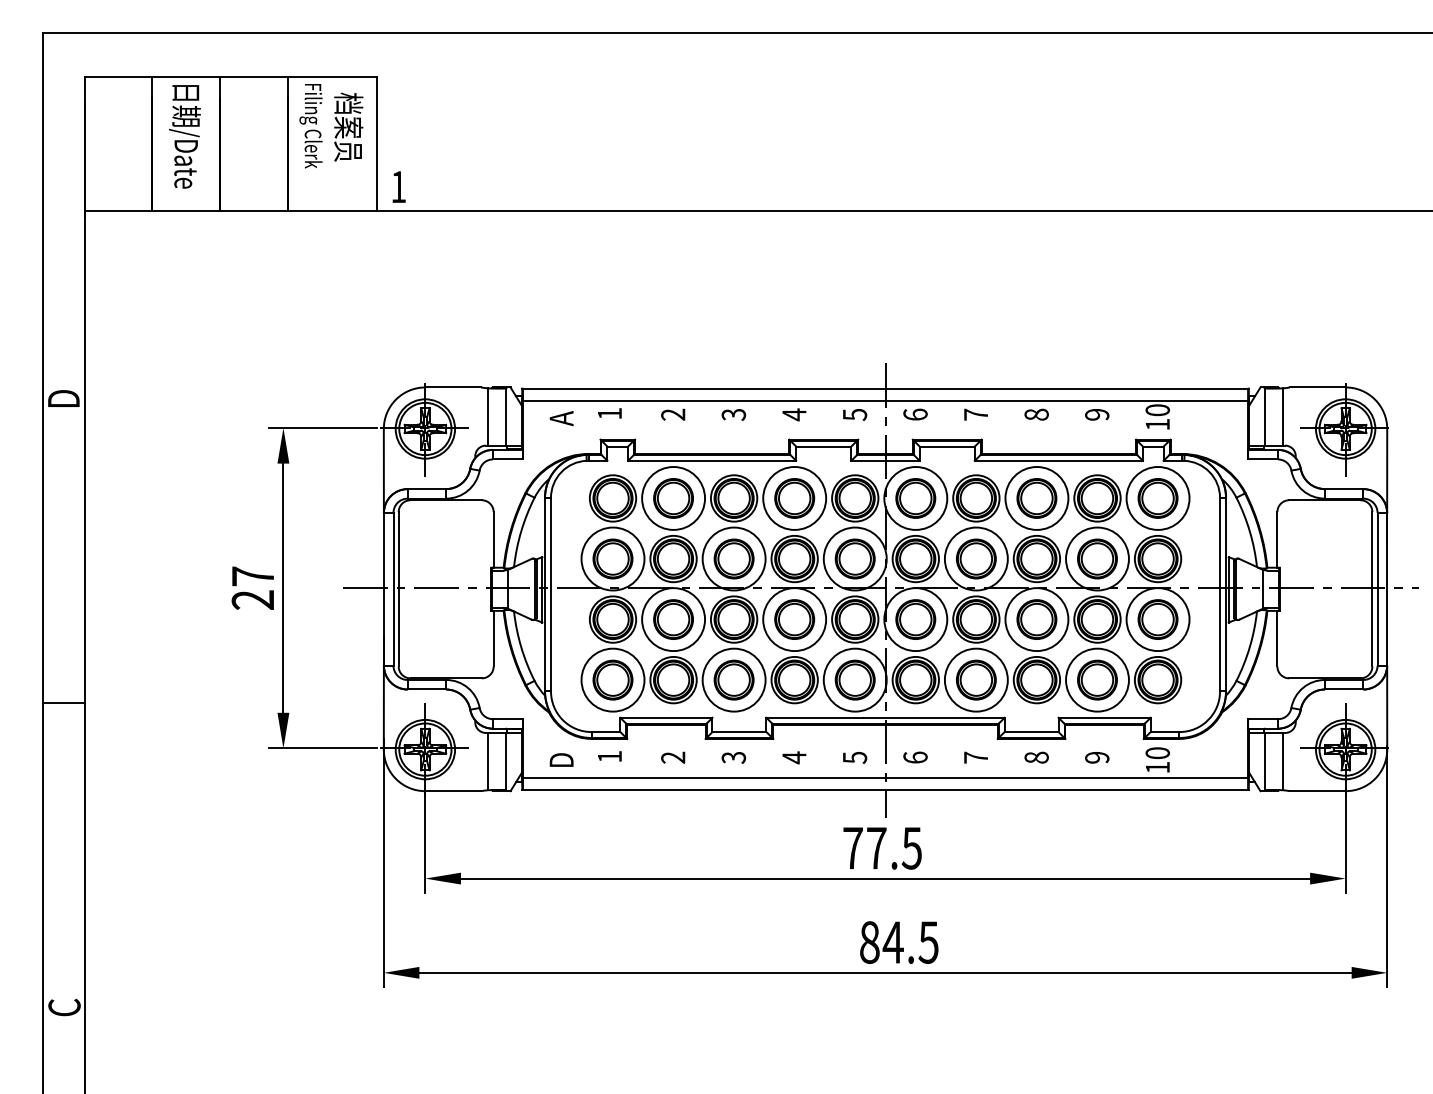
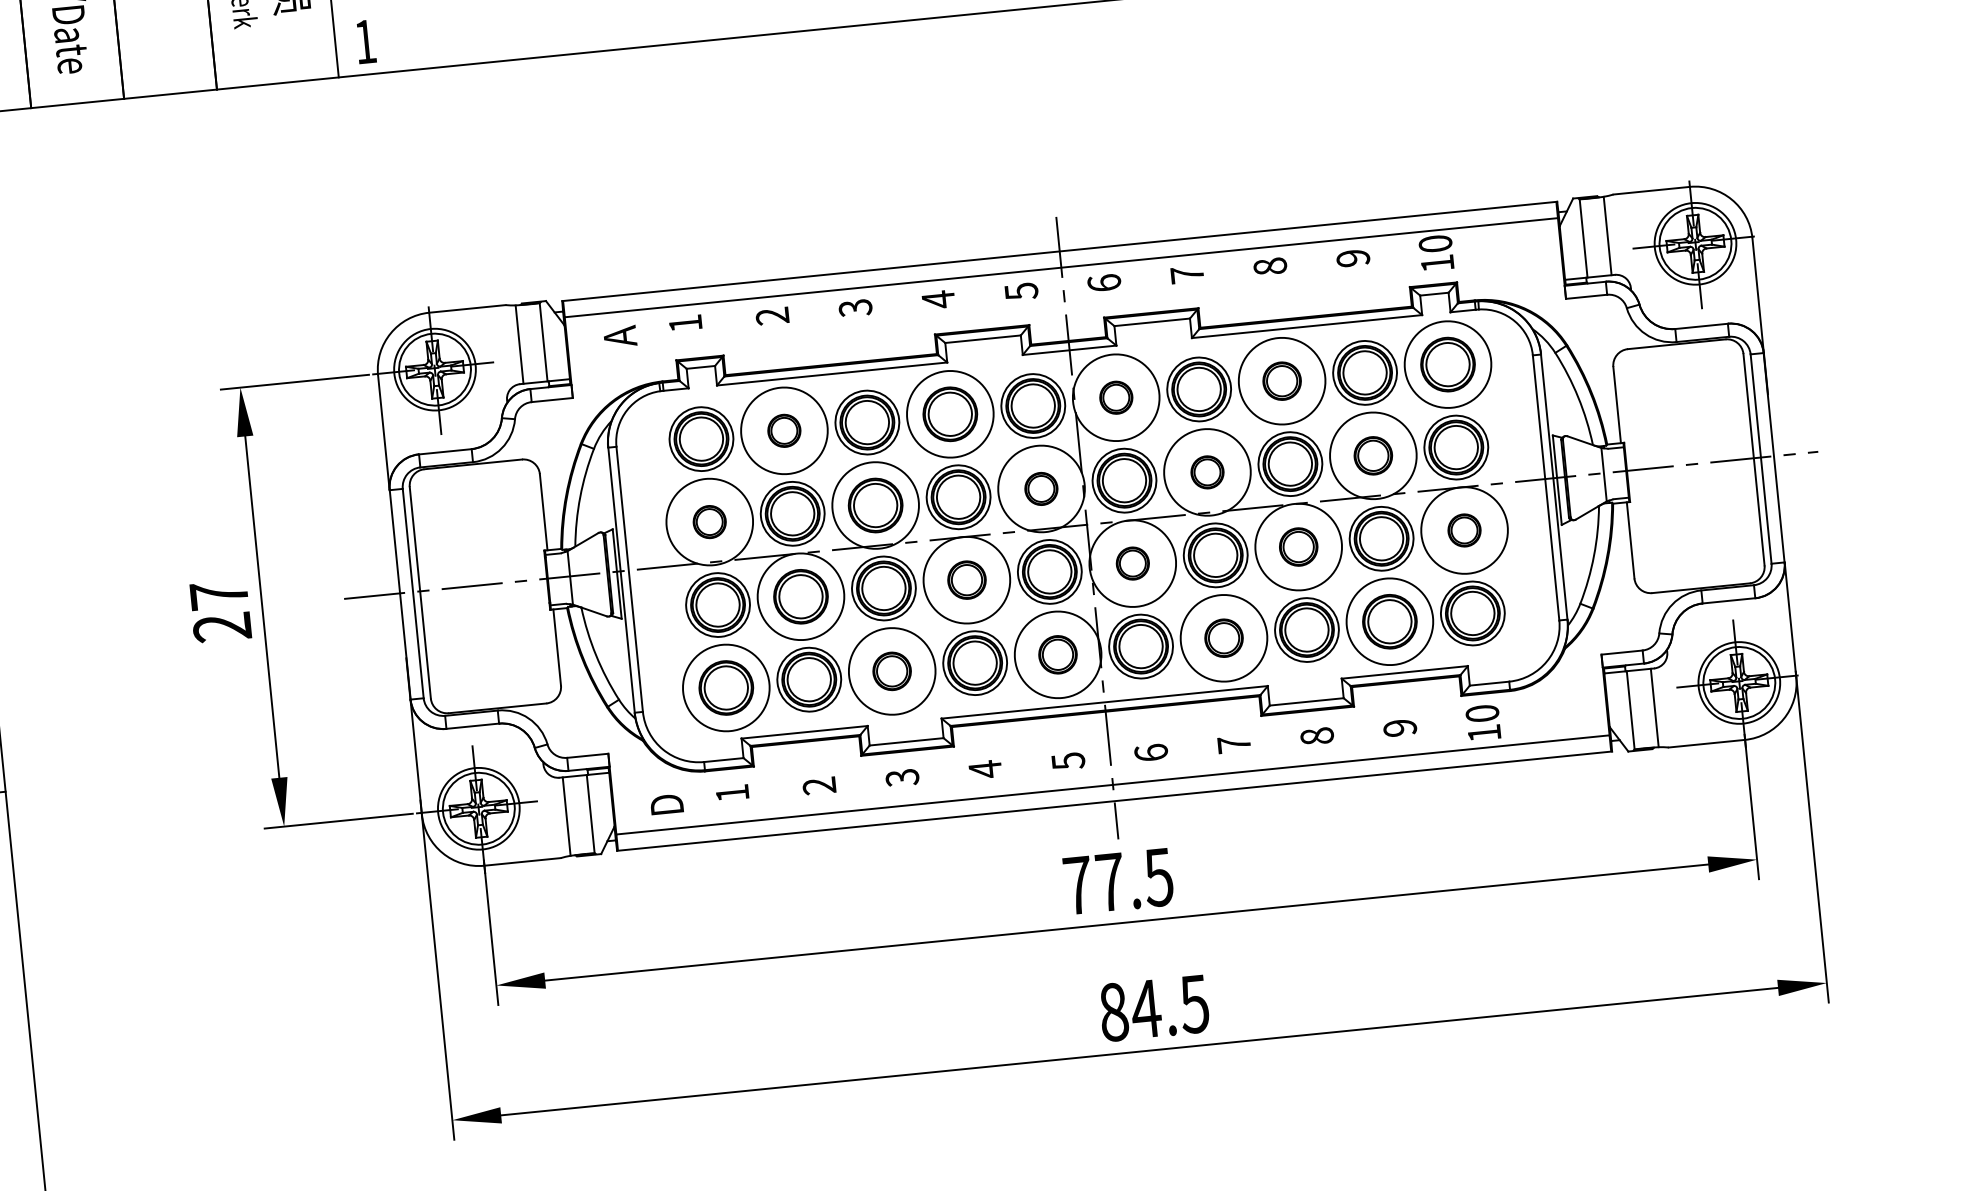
part: (673, 498) -> (784, 430), size x0.6
part: (915, 498) -> (1115, 397), size x0.6
part: (1036, 498) -> (1281, 381), size x0.7
part: (612, 558) -> (708, 521), size x0.6
part: (854, 558) -> (1040, 488), size x0.6
part: (976, 558) -> (1207, 471), size x0.6
part: (1097, 558) -> (1373, 455), size x0.7
part: (794, 619) -> (966, 580), size x0.7
part: (915, 619) -> (1132, 563), size x0.6
part: (1036, 619) -> (1298, 547), size x0.7
part: (1157, 619) -> (1463, 530), size x0.6
part: (733, 679) -> (891, 670), size x0.7
part: (854, 679) -> (1056, 654), size x0.7
part: (976, 679) -> (1224, 637), size x0.7

